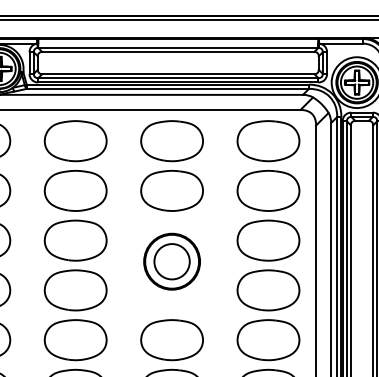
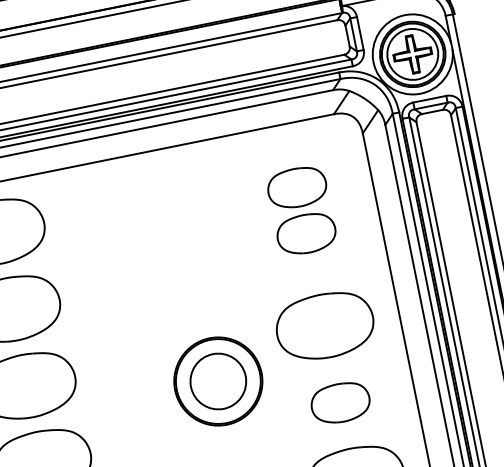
part: (171, 165) -> (151, 240), removed
part: (268, 165) -> (301, 210), size x0.6
part: (171, 261) -> (217, 381), moved
part: (268, 290) -> (340, 403), size x0.6

